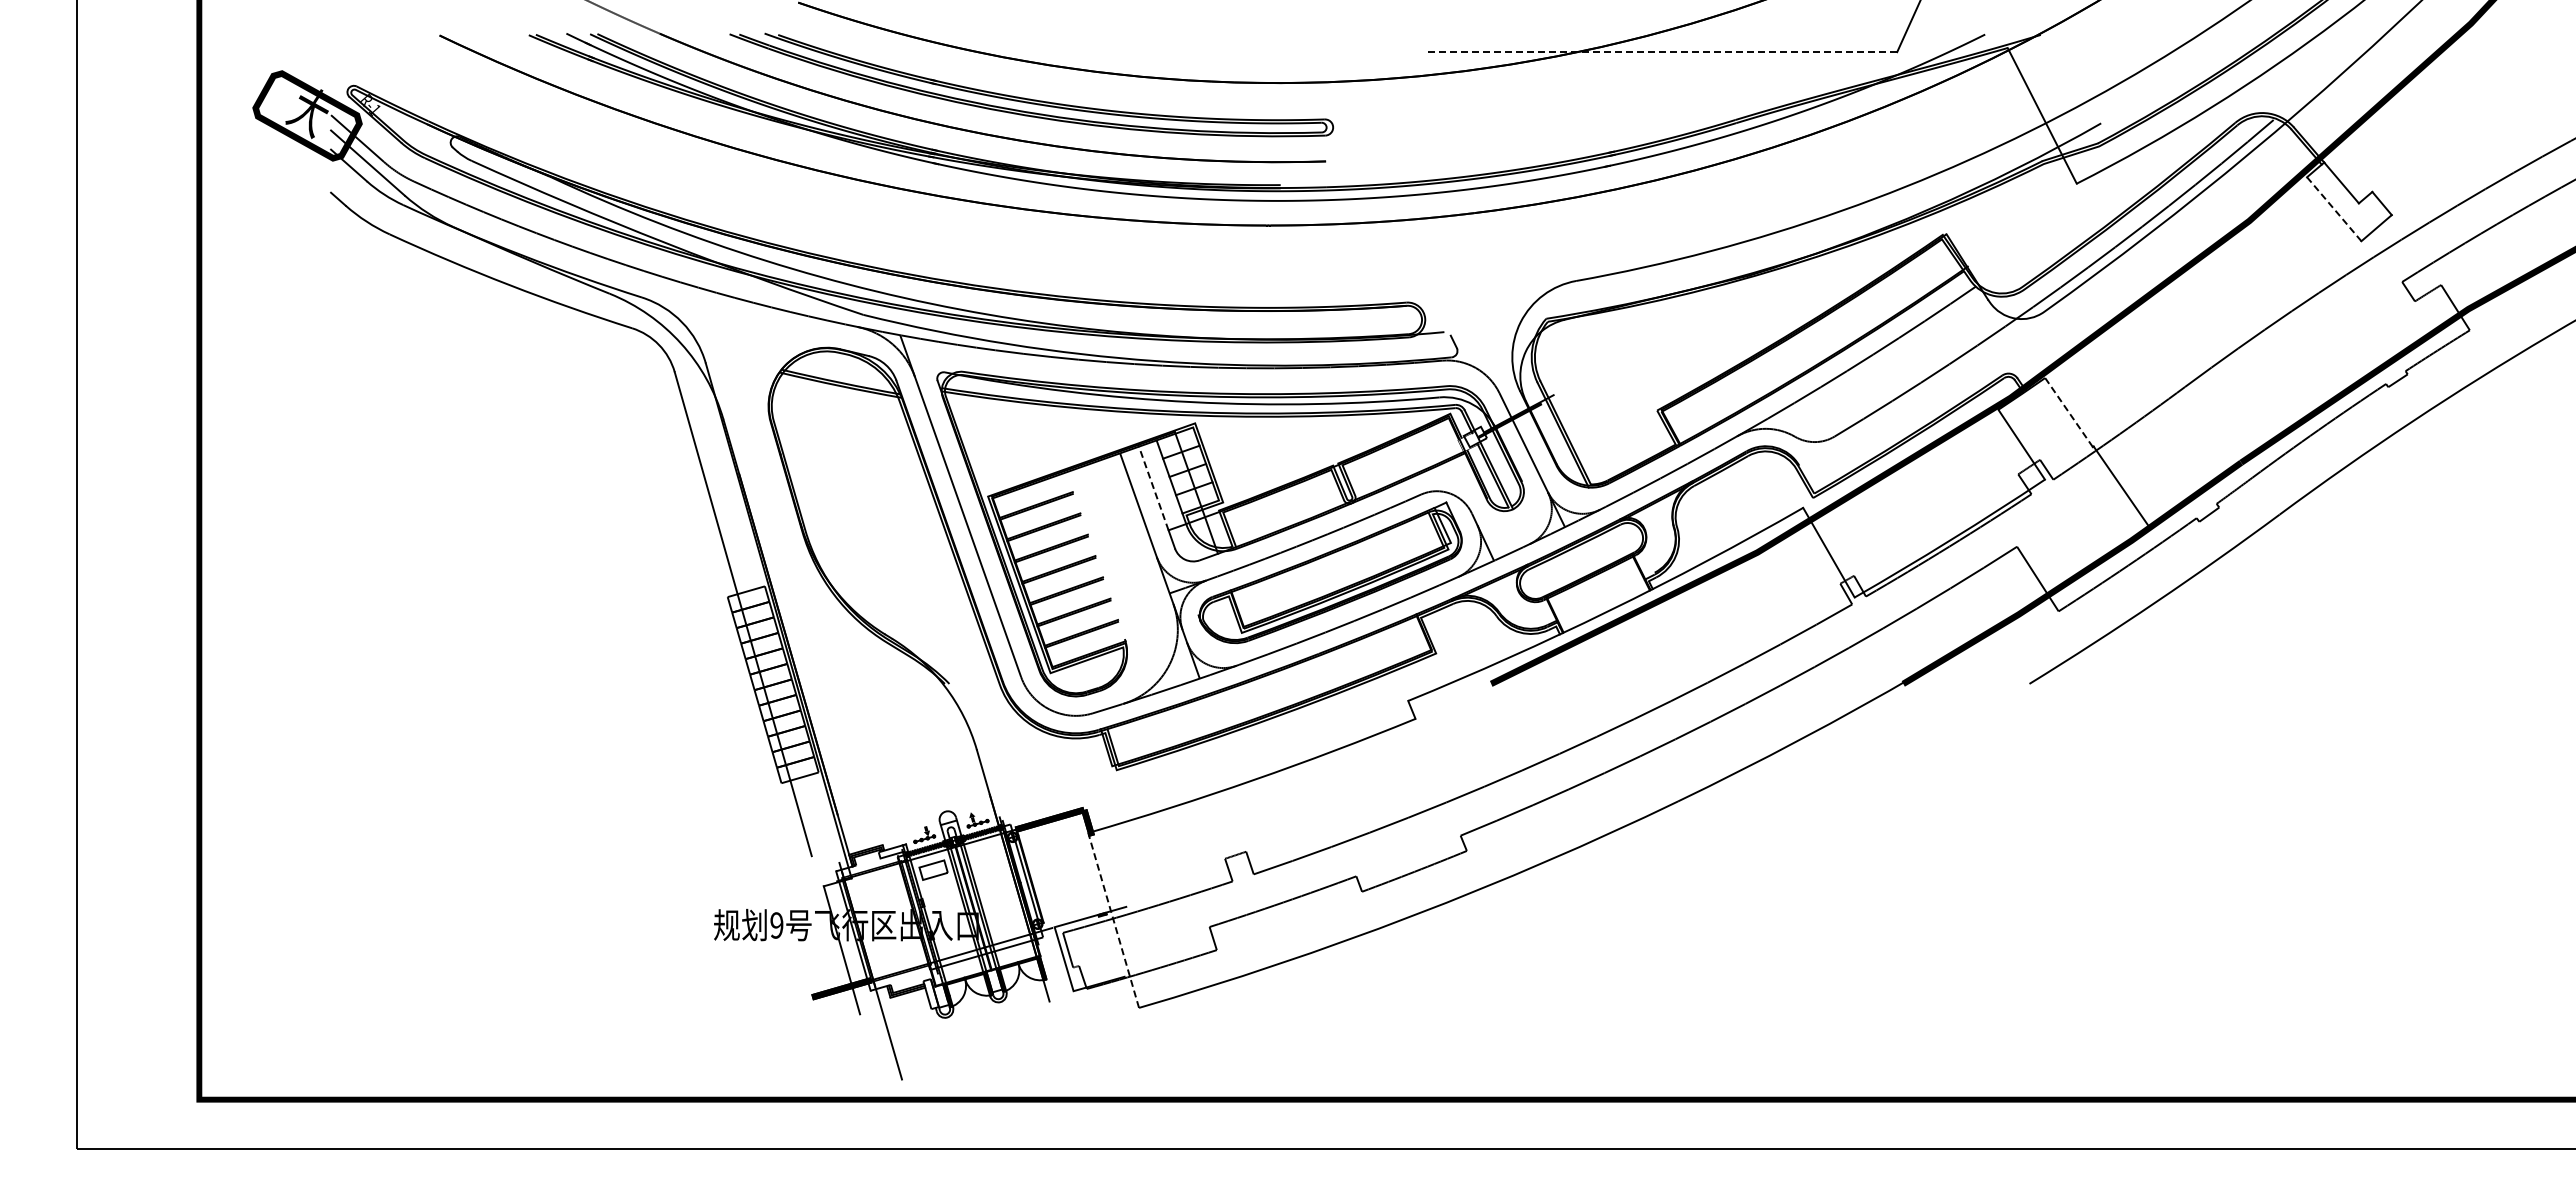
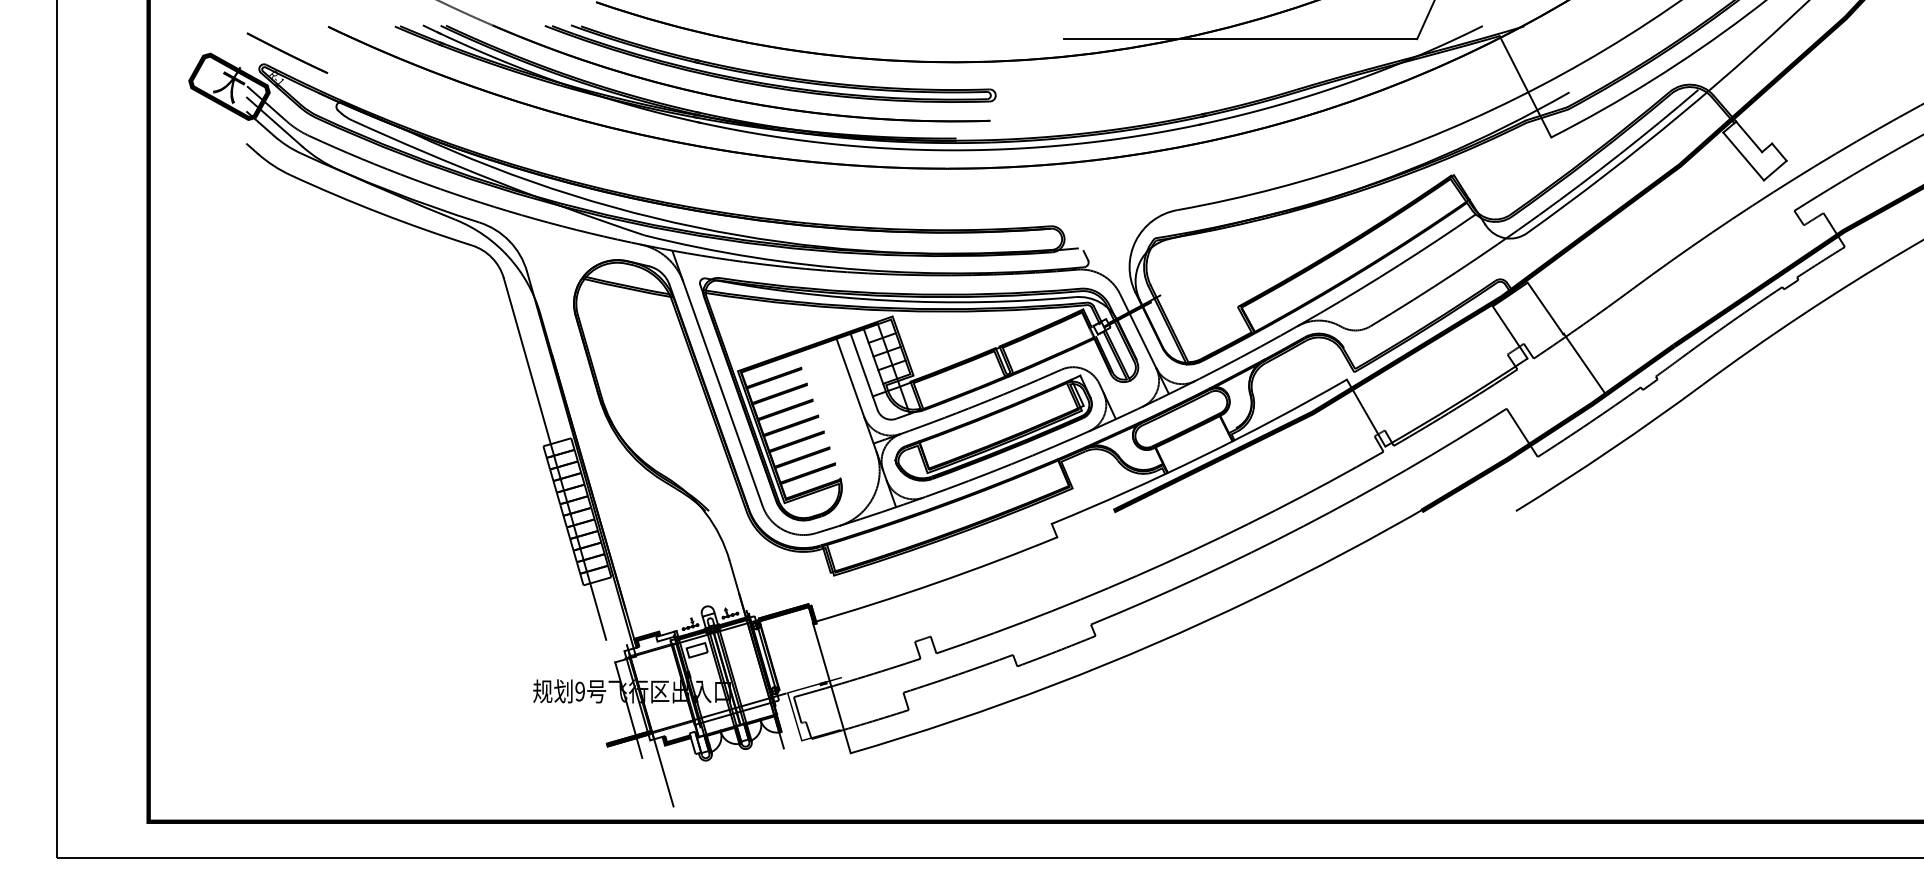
line: (1660, 52) -> (1240, 39), dashed -> solid
line: (384, 70) -> (286, 52), added
line: (2334, 209) -> (1743, 156), dashed -> solid
line: (2069, 412) -> (1545, 308), dashed -> solid
line: (1153, 487) -> (861, 364), dashed -> solid
line: (1113, 919) -> (831, 687), dashed -> solid

